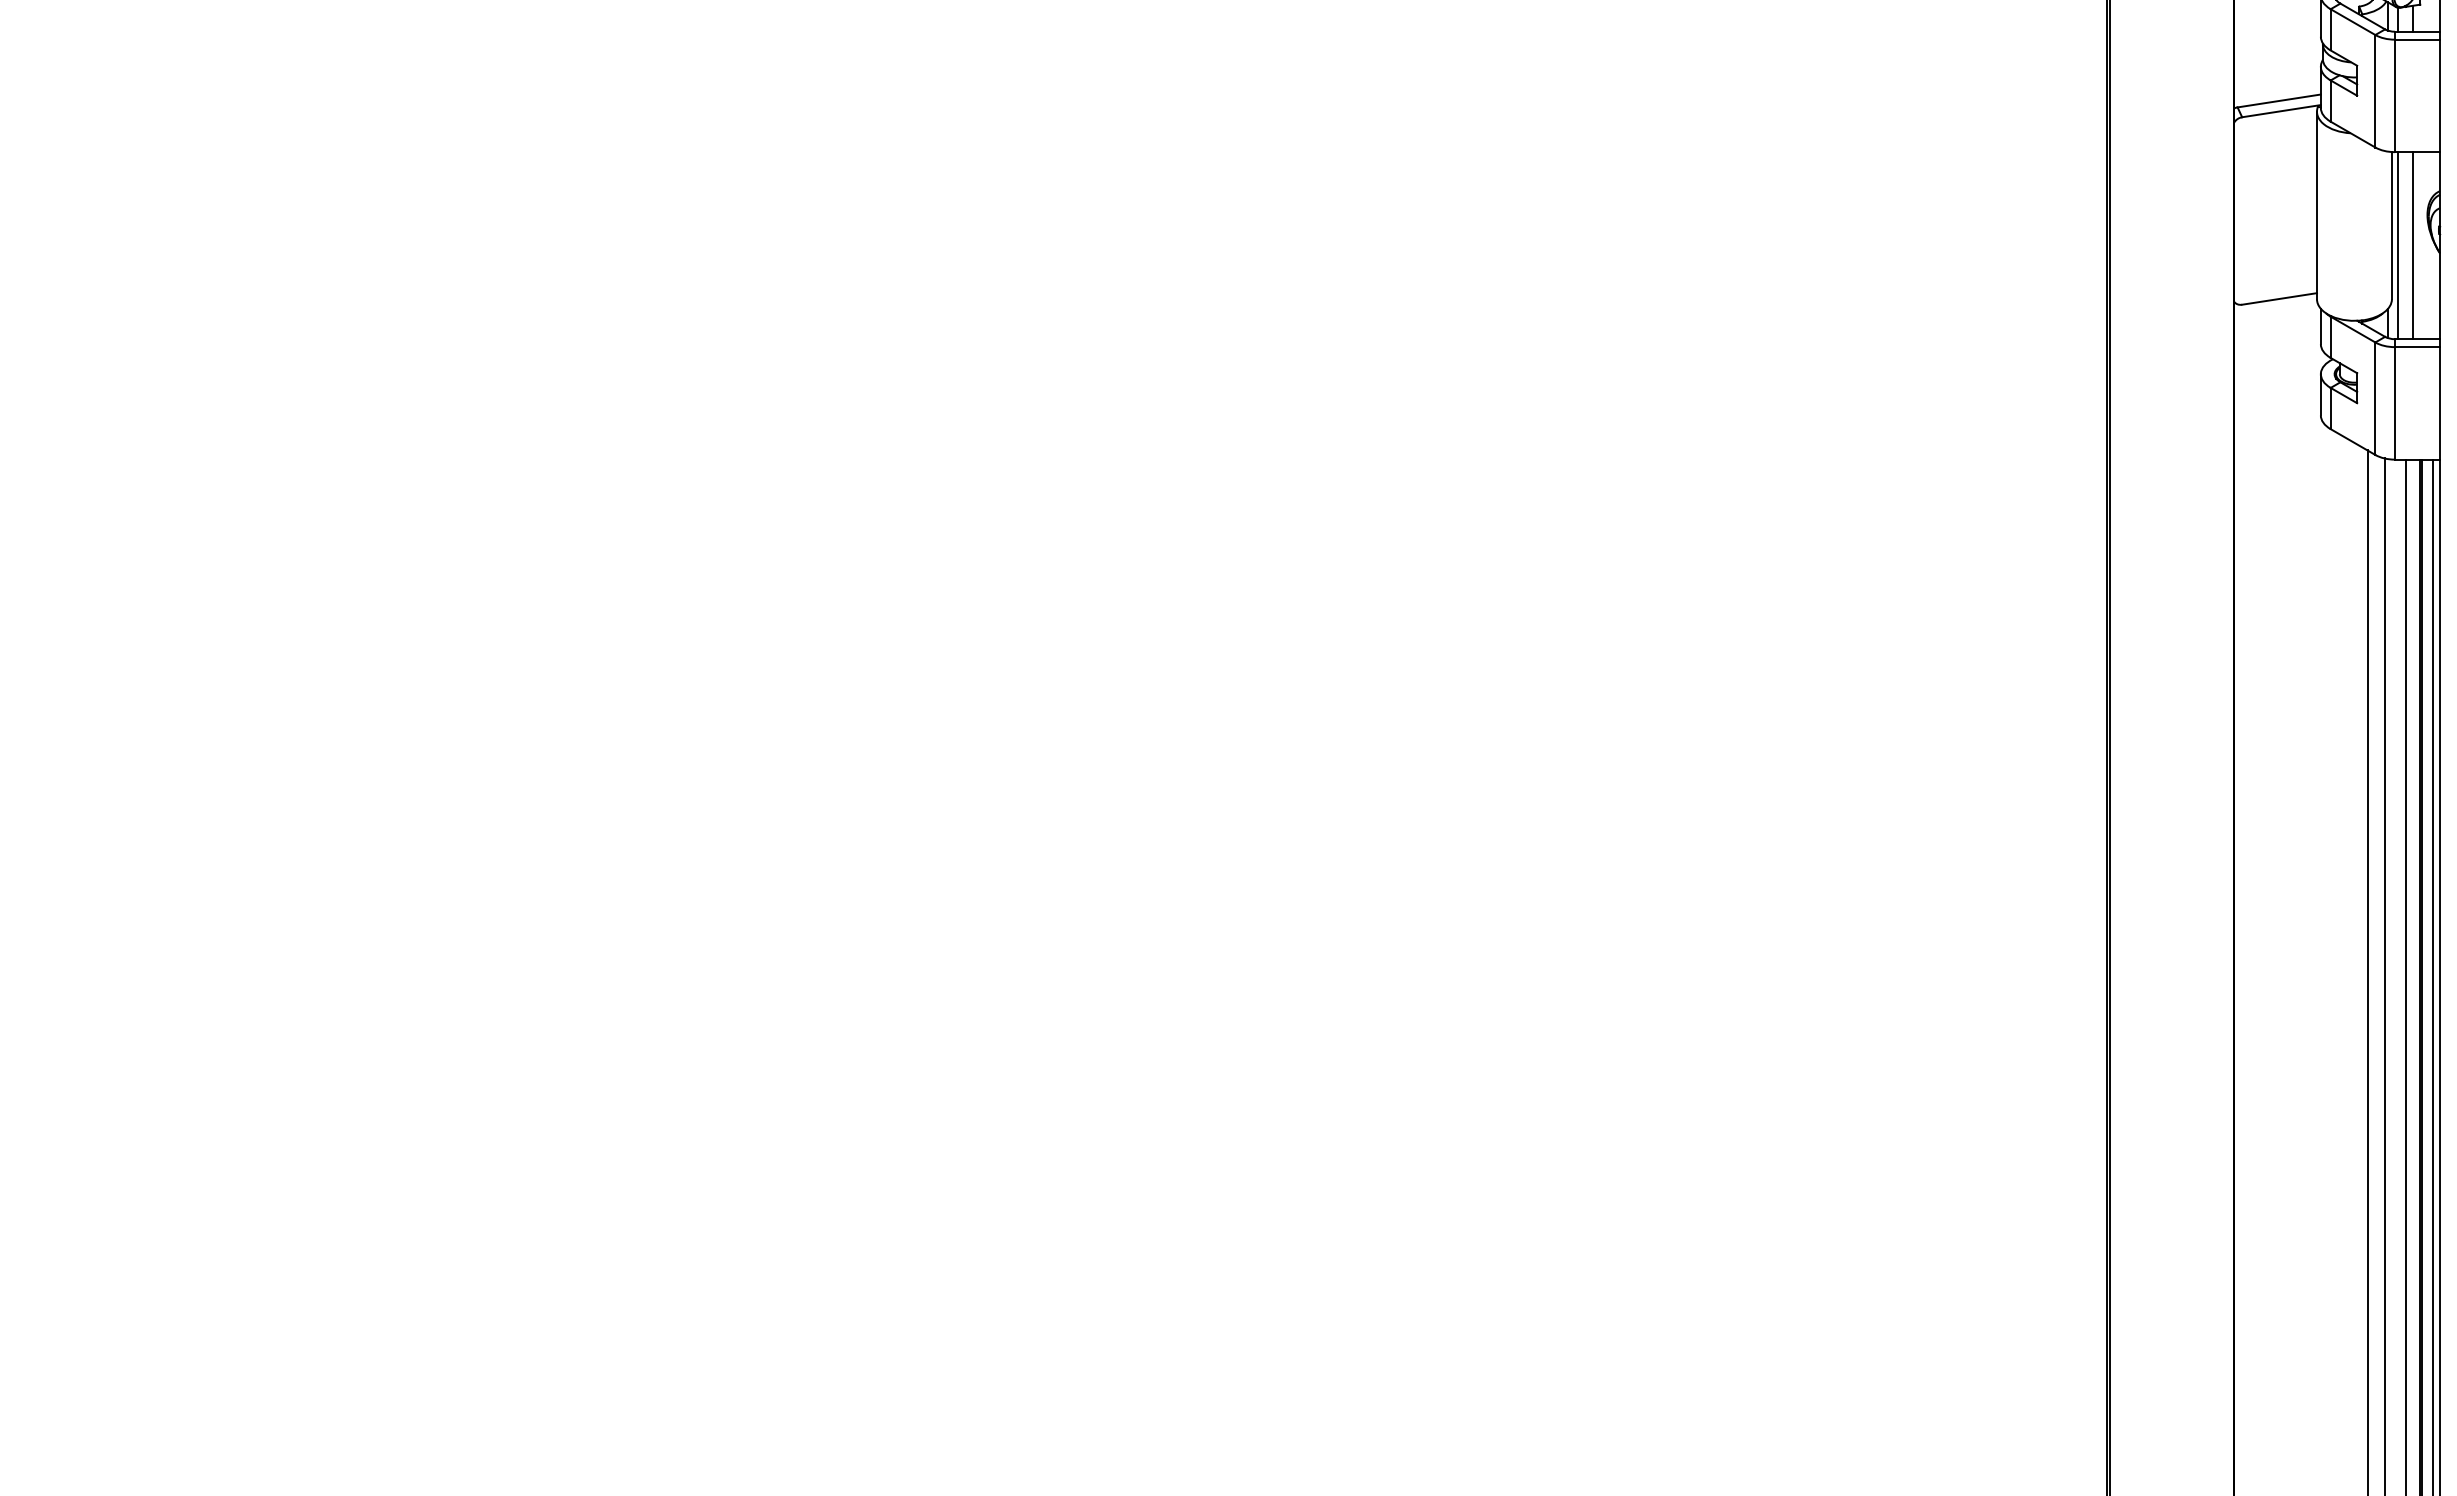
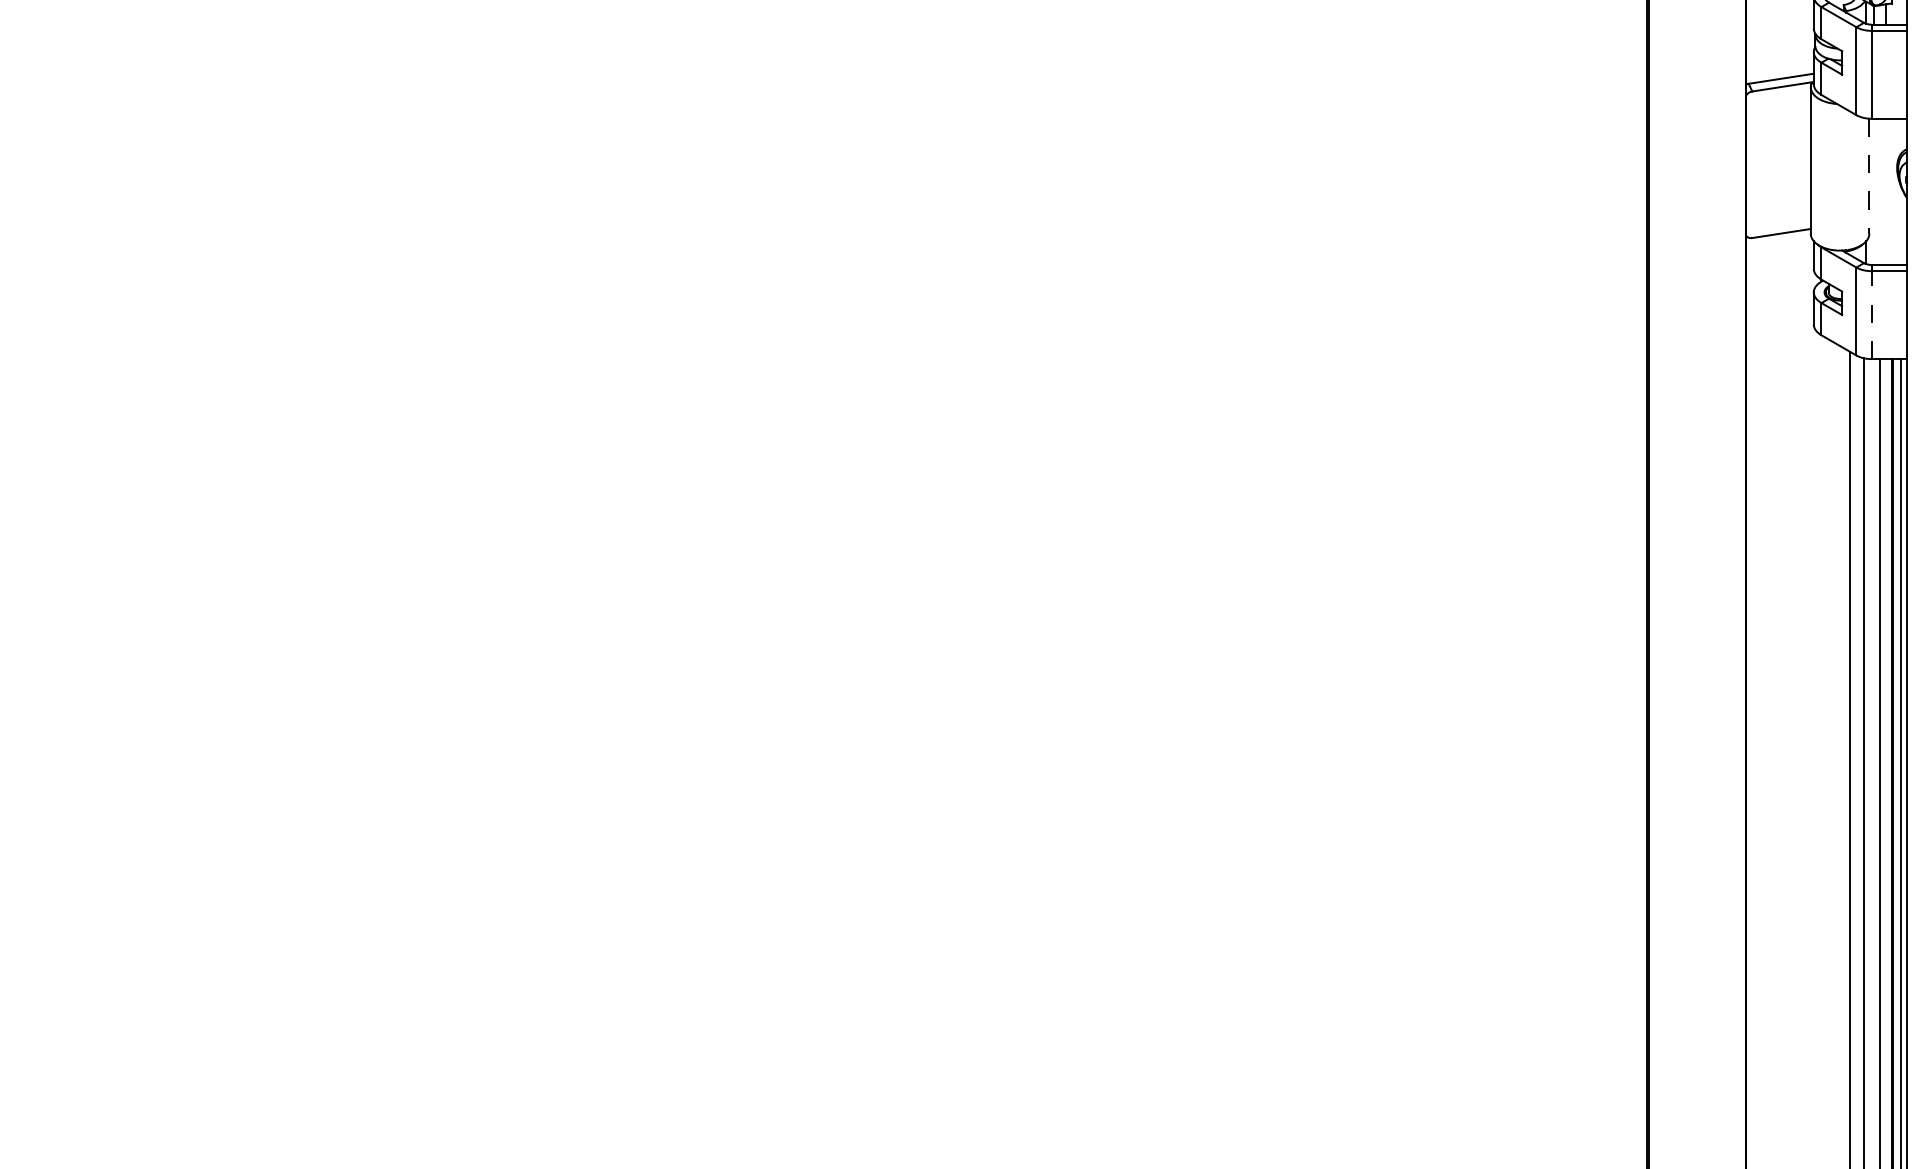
line: (2391, 225) -> (1869, 176), solid -> dashed
line: (2398, 245) -> (1874, 191), removed
line: (2413, 245) -> (1886, 191), removed
line: (2394, 402) -> (1871, 314), solid -> dashed

